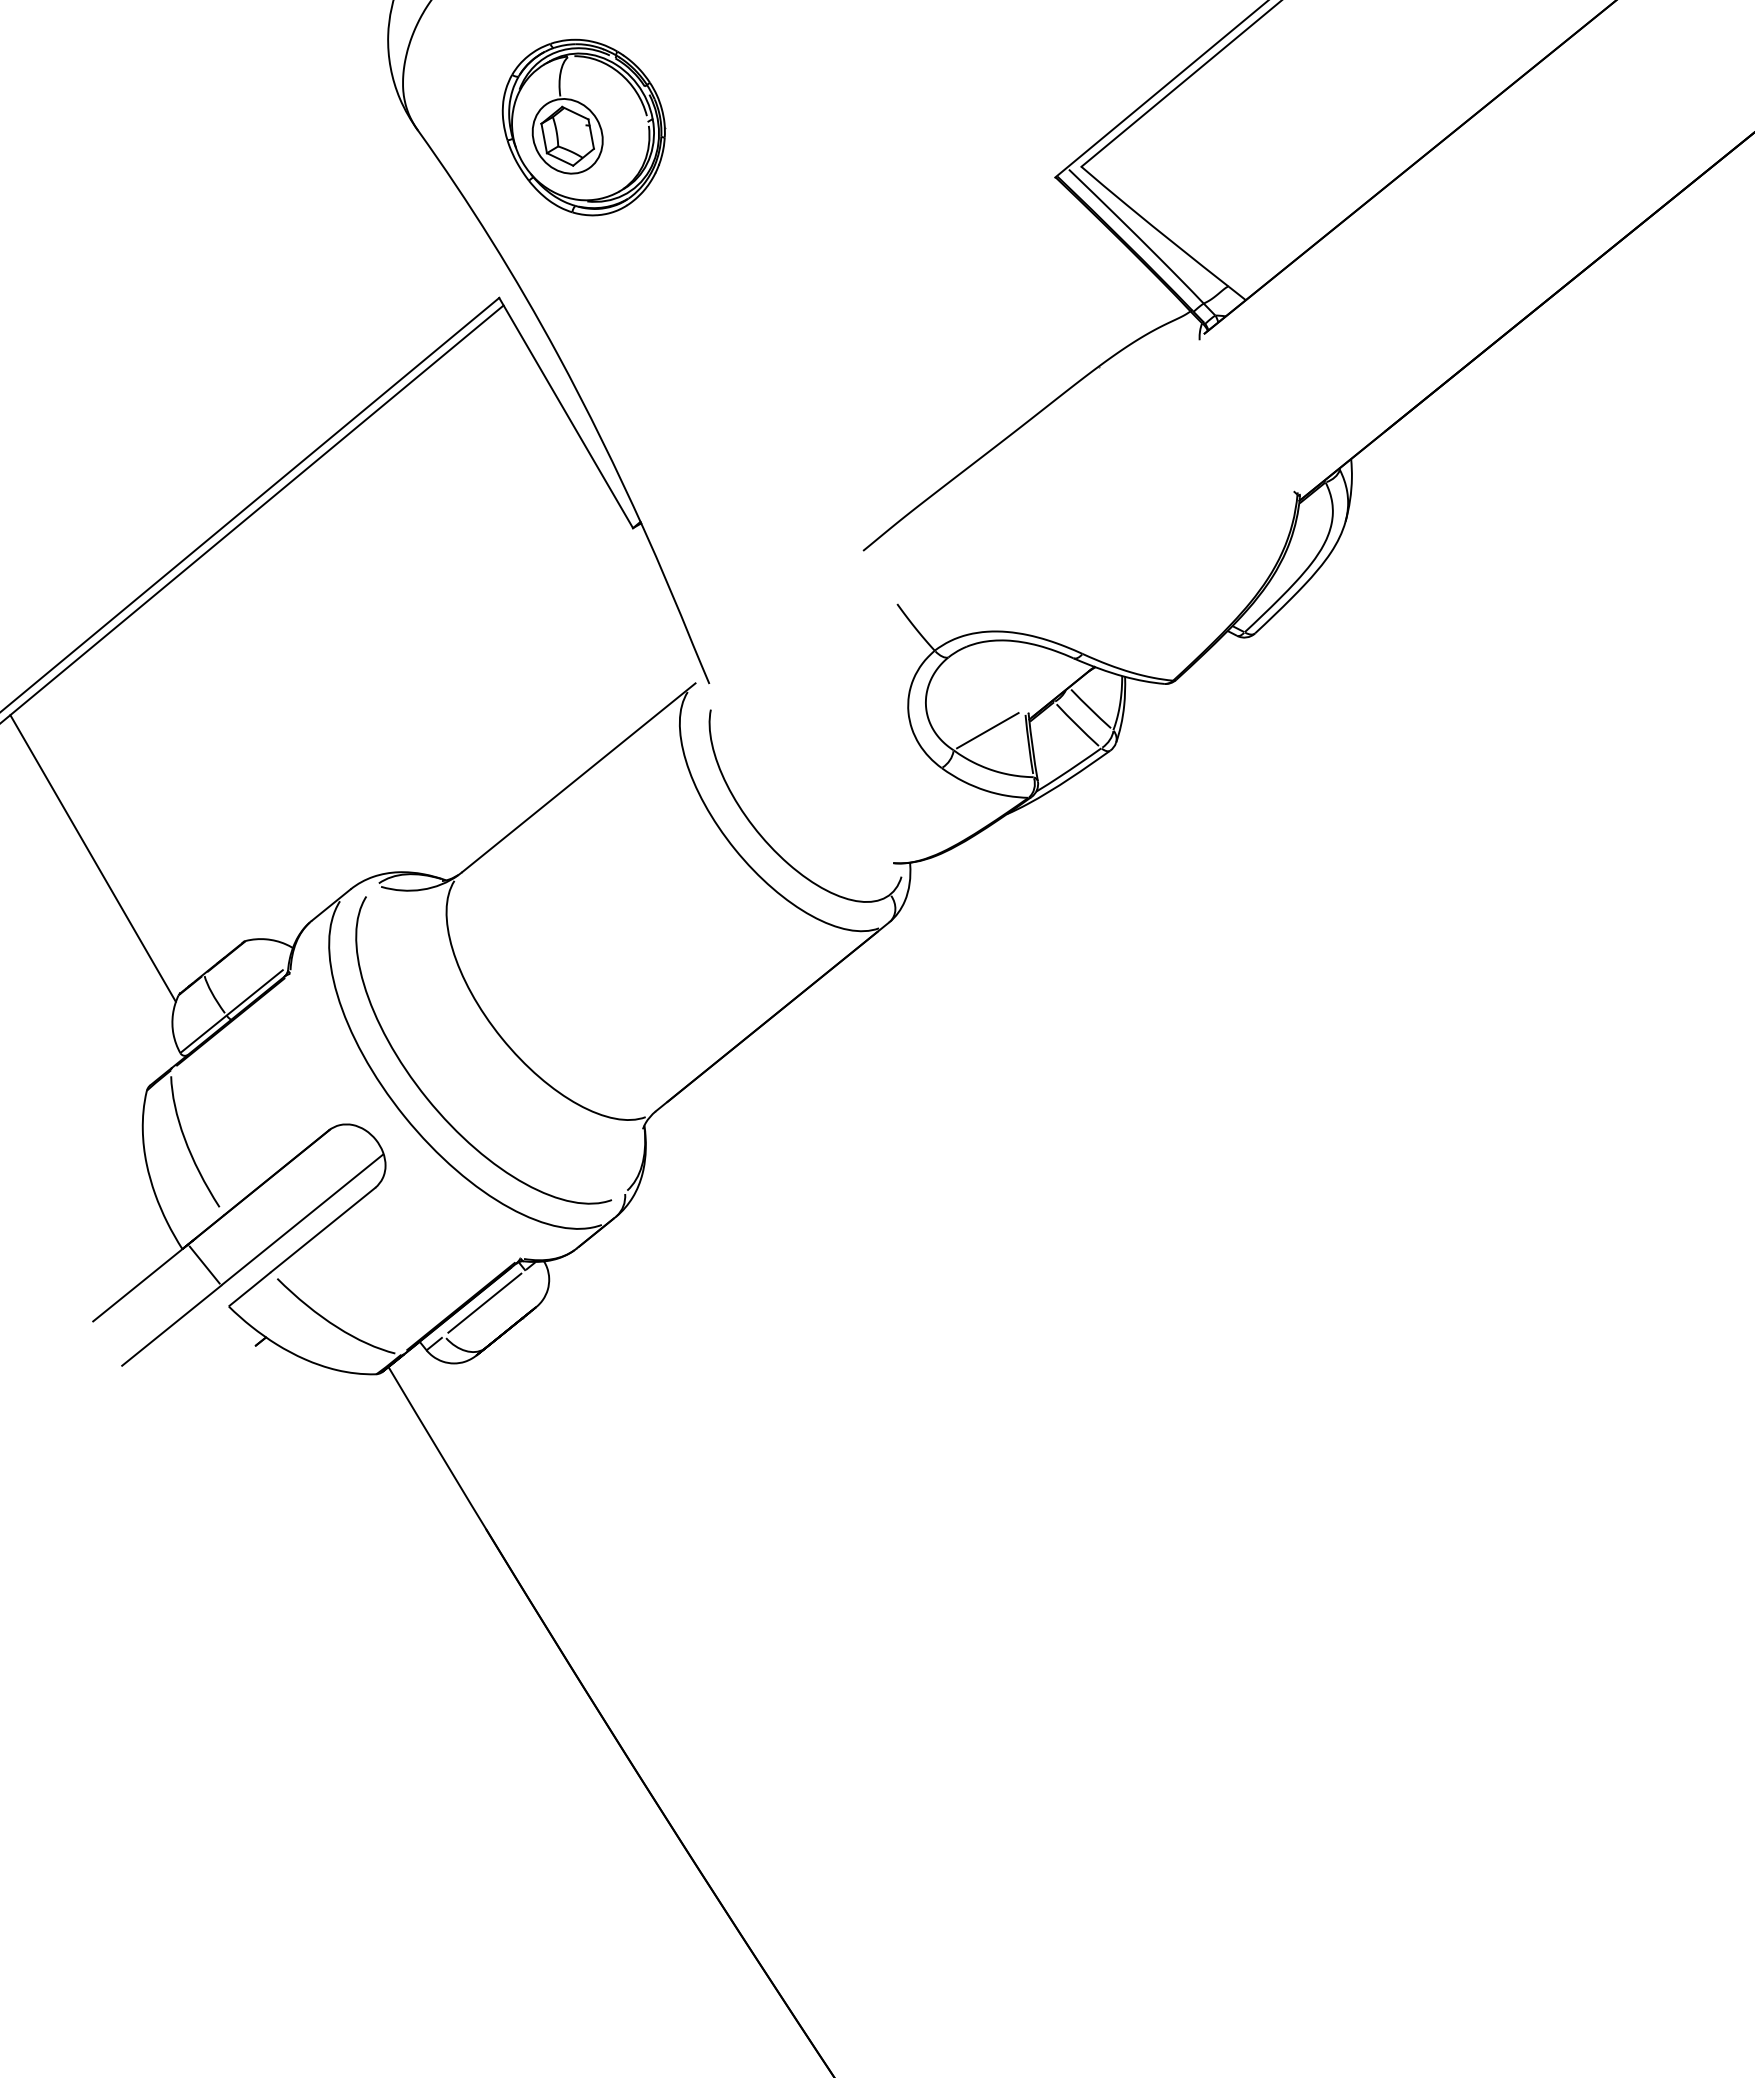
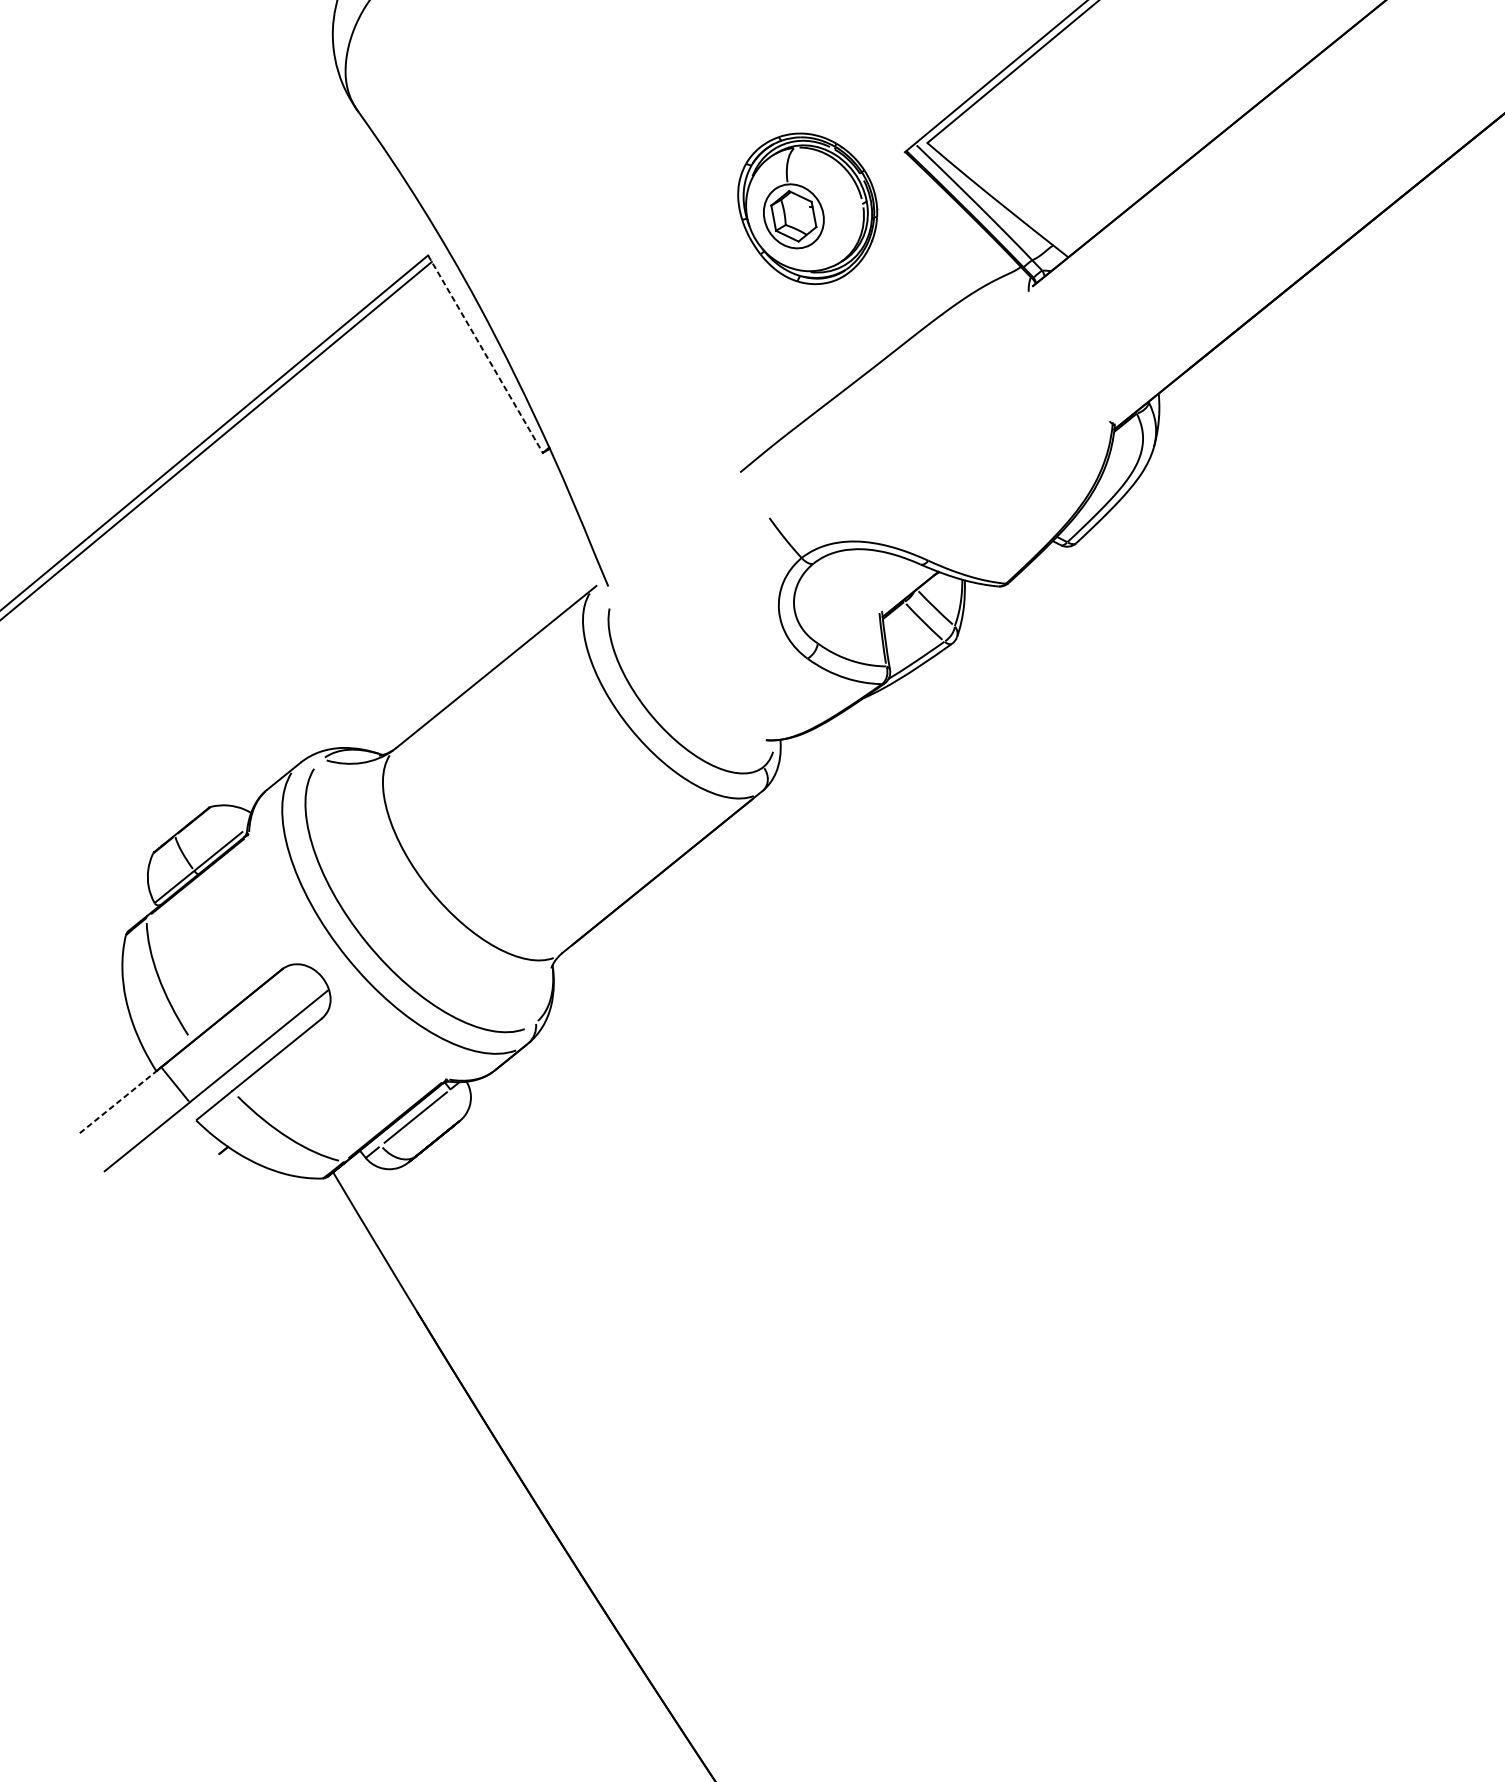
part: (583, 127) -> (807, 208), moved
line: (566, 413) -> (485, 354), solid -> dashed
line: (987, 730) -> (846, 626), removed
line: (92, 858) -> (79, 736), removed
line: (141, 1282) -> (121, 1099), solid -> dashed

